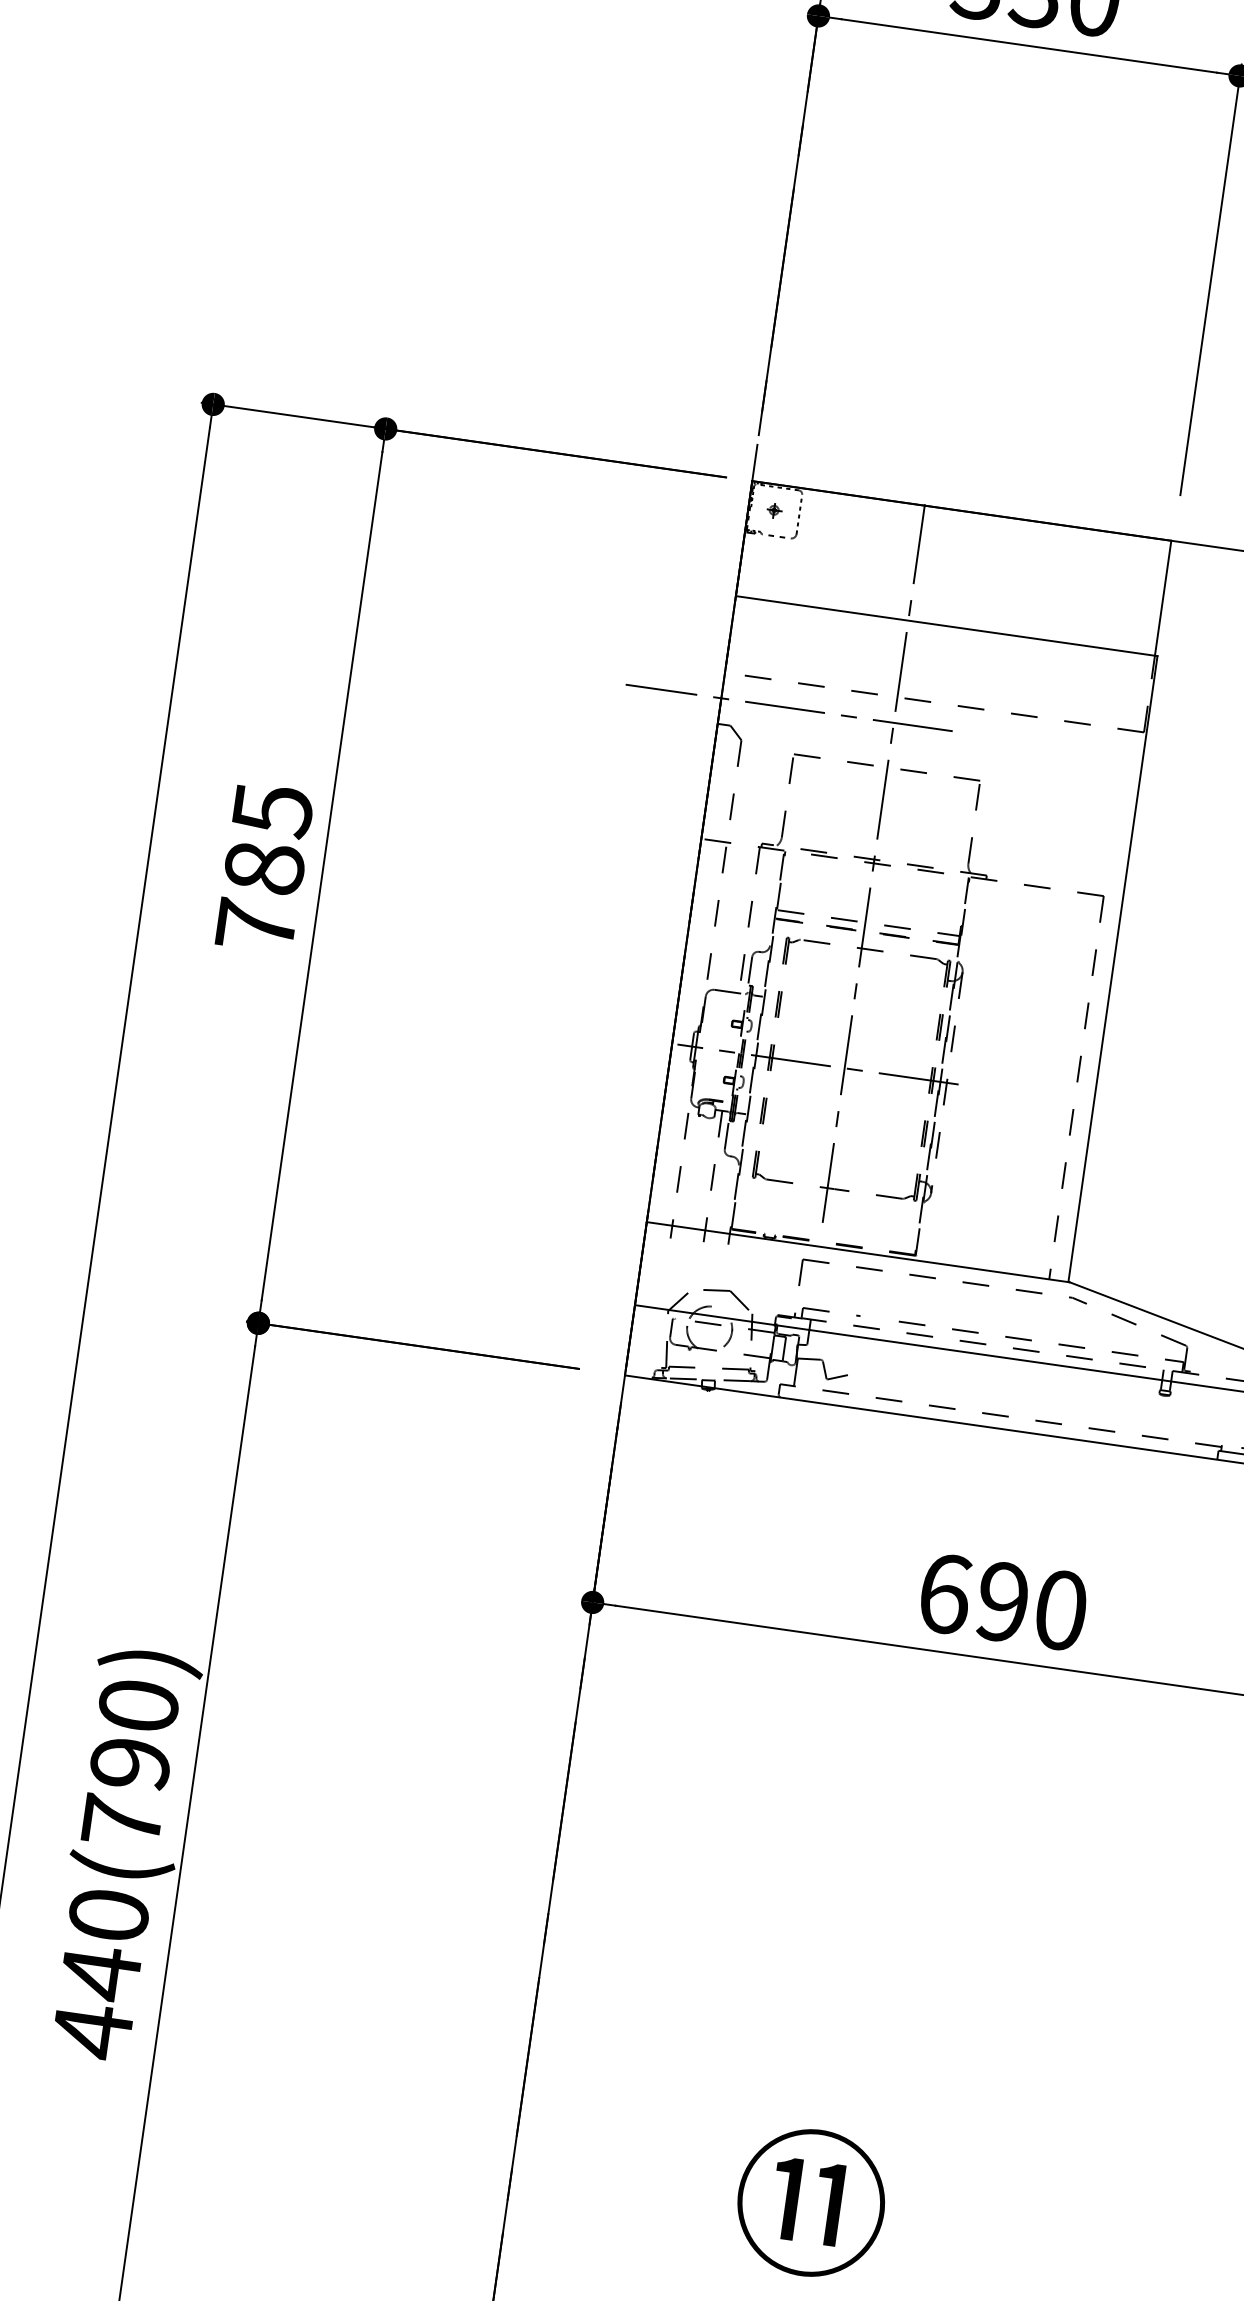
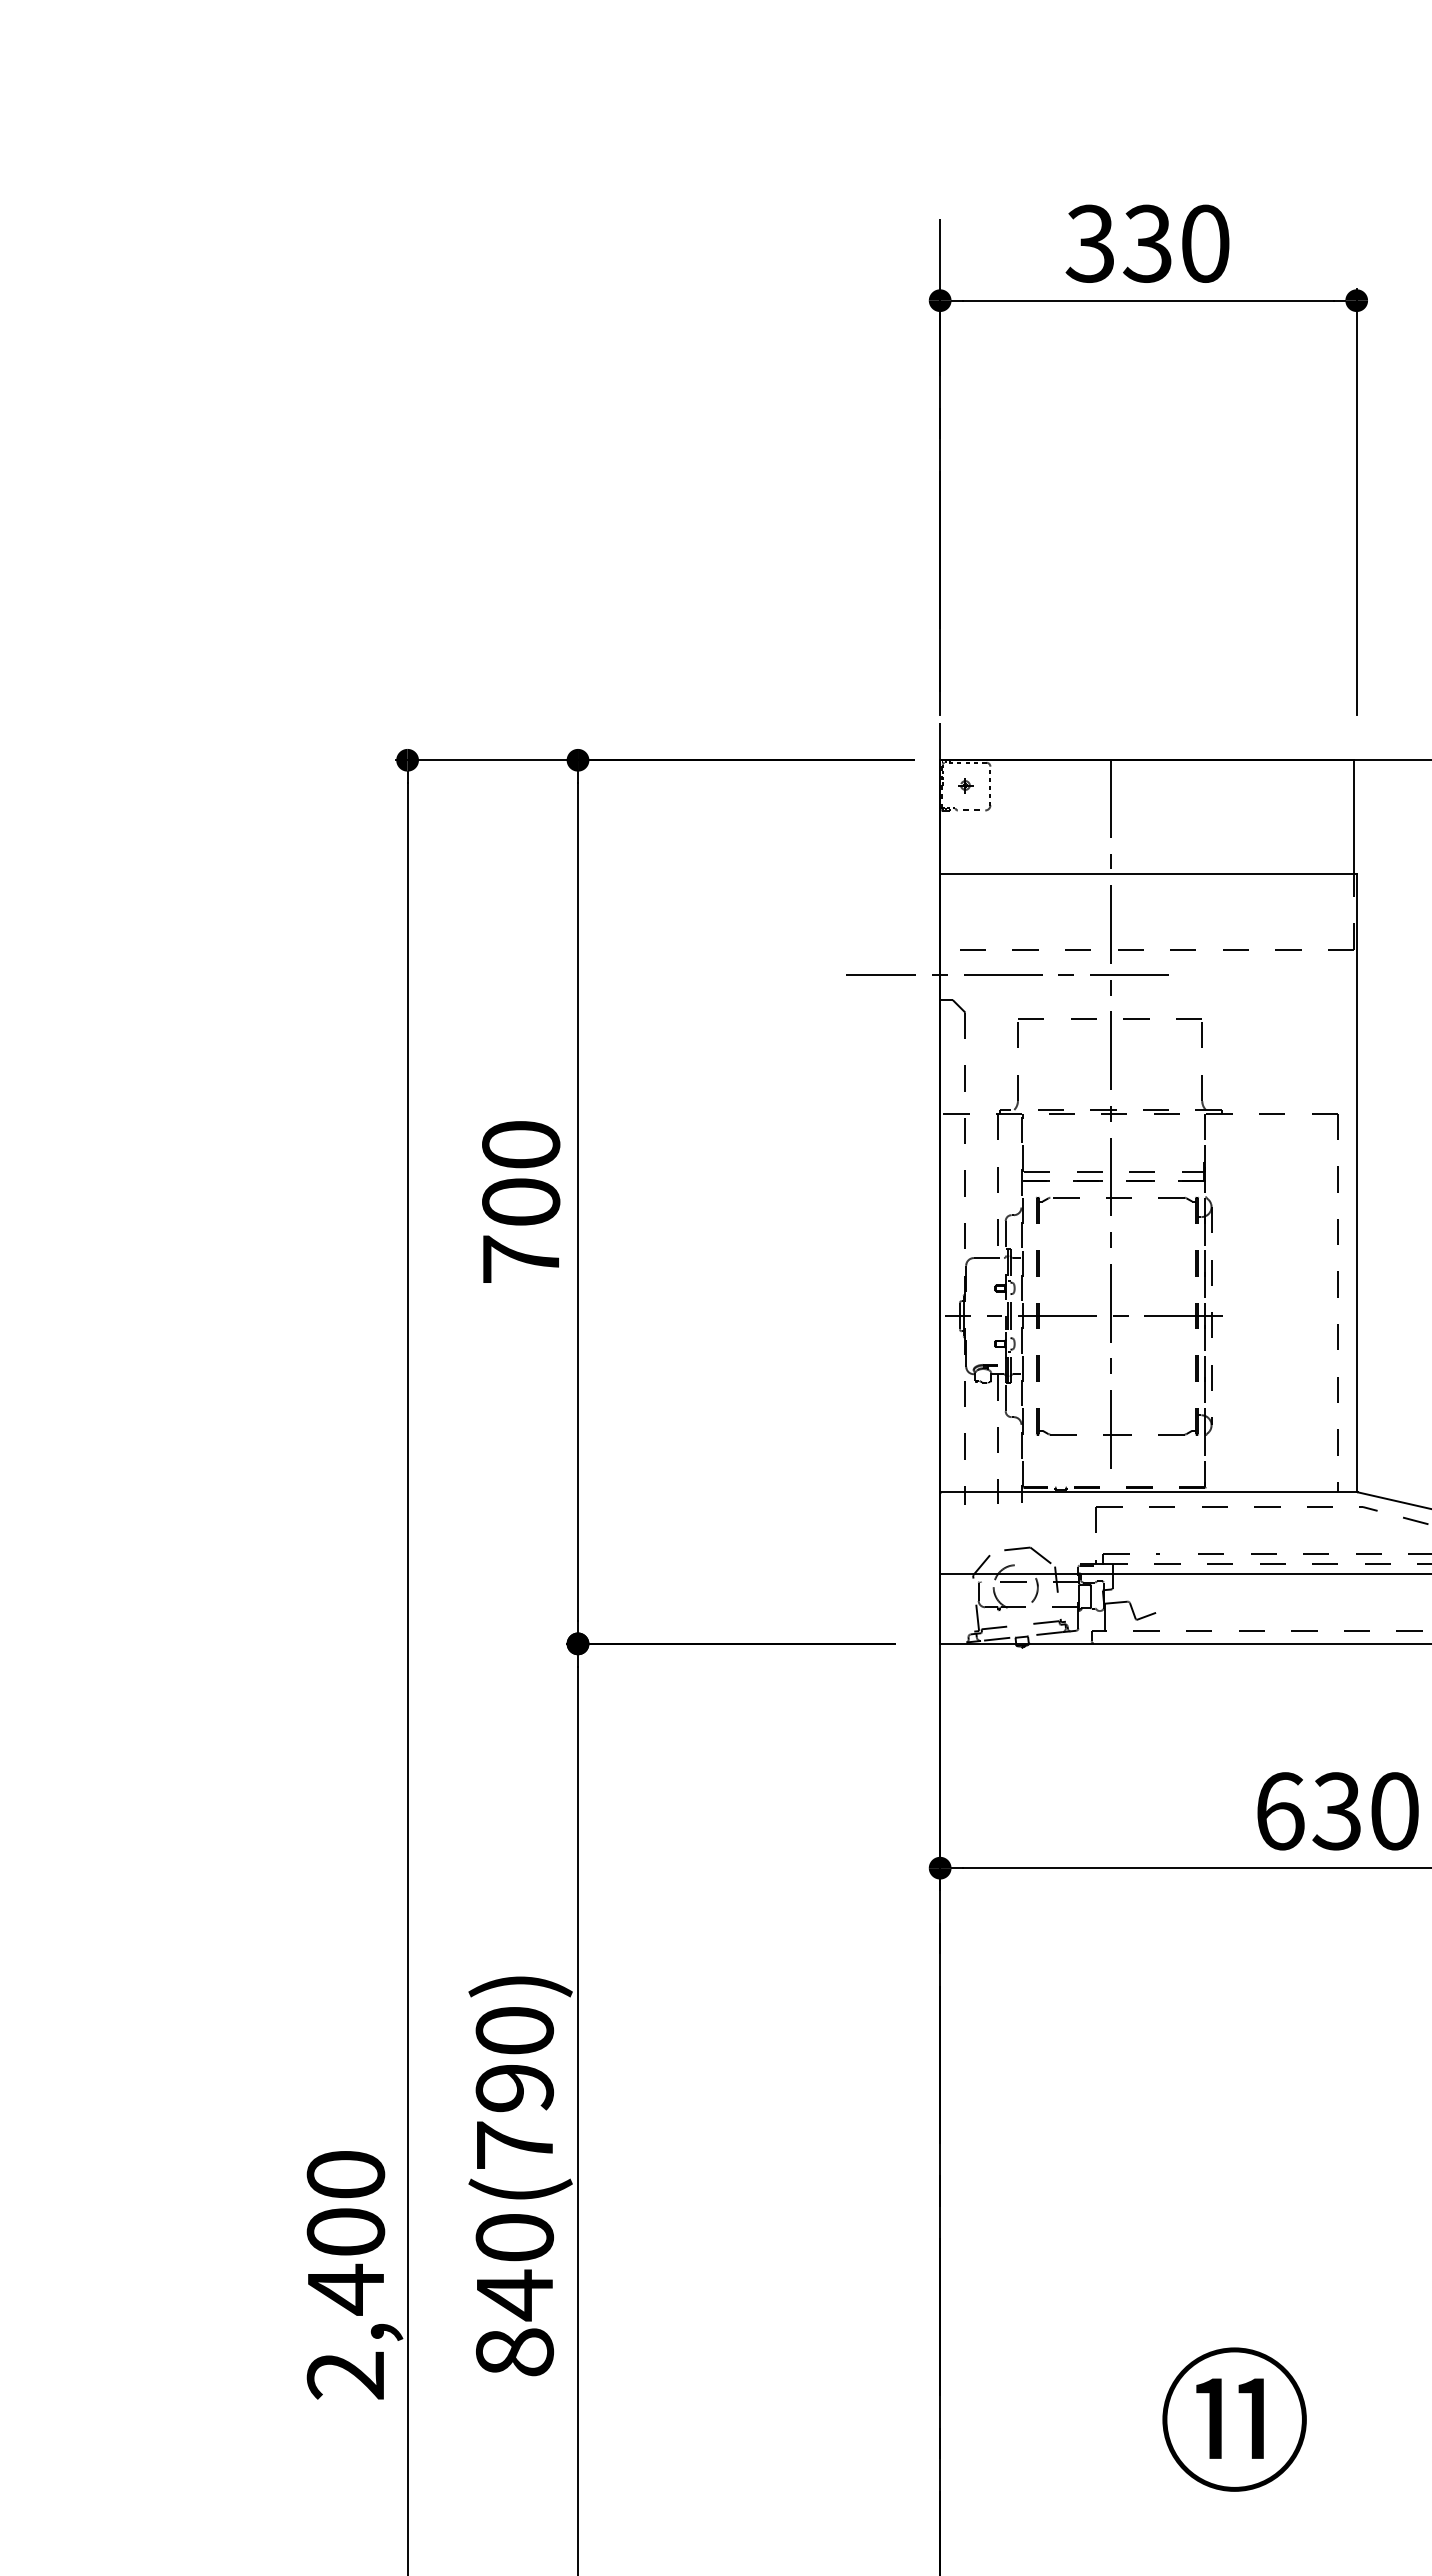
text: (268, 839) -> (521, 1173), 785 -> 700
text: (1001, 1602) -> (1336, 1811), 690 -> 630
text: (93, 2031) -> (515, 2352), 440(790) -> 840(790)

